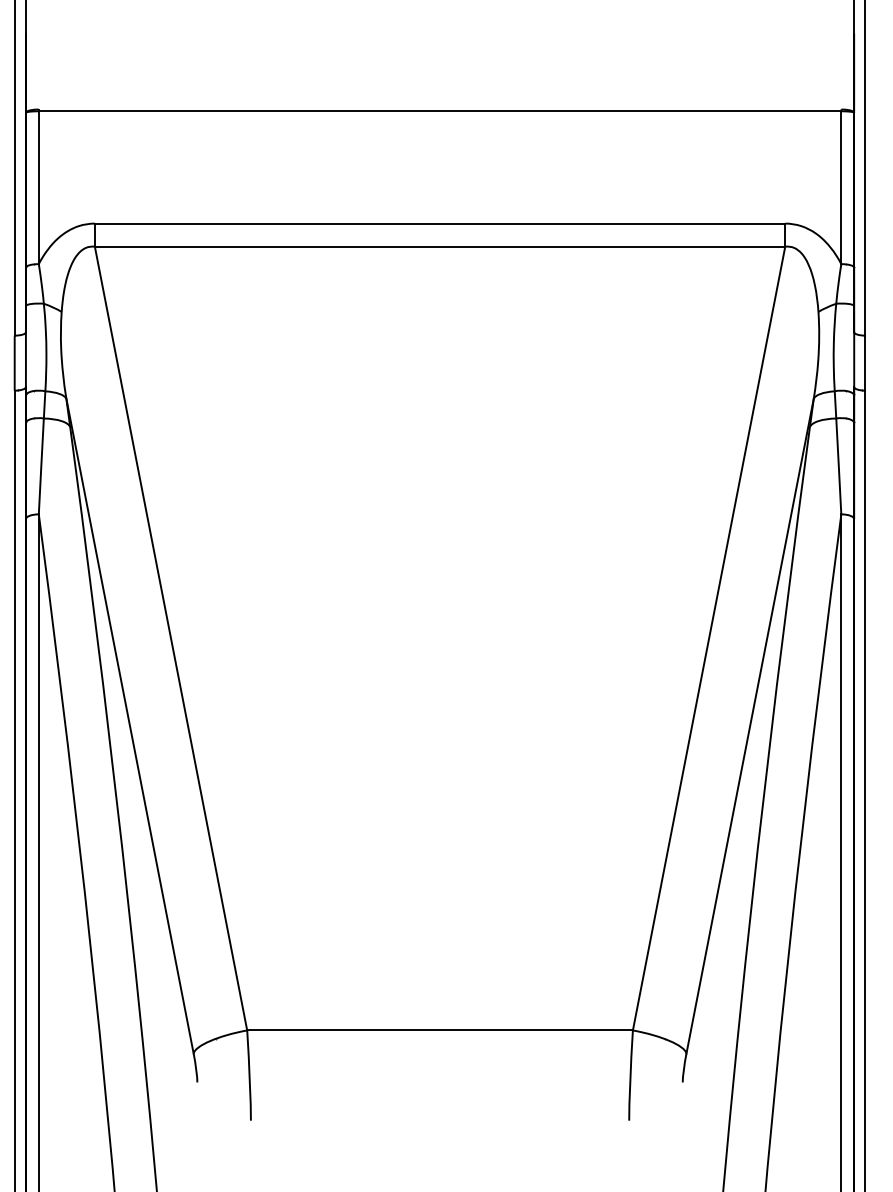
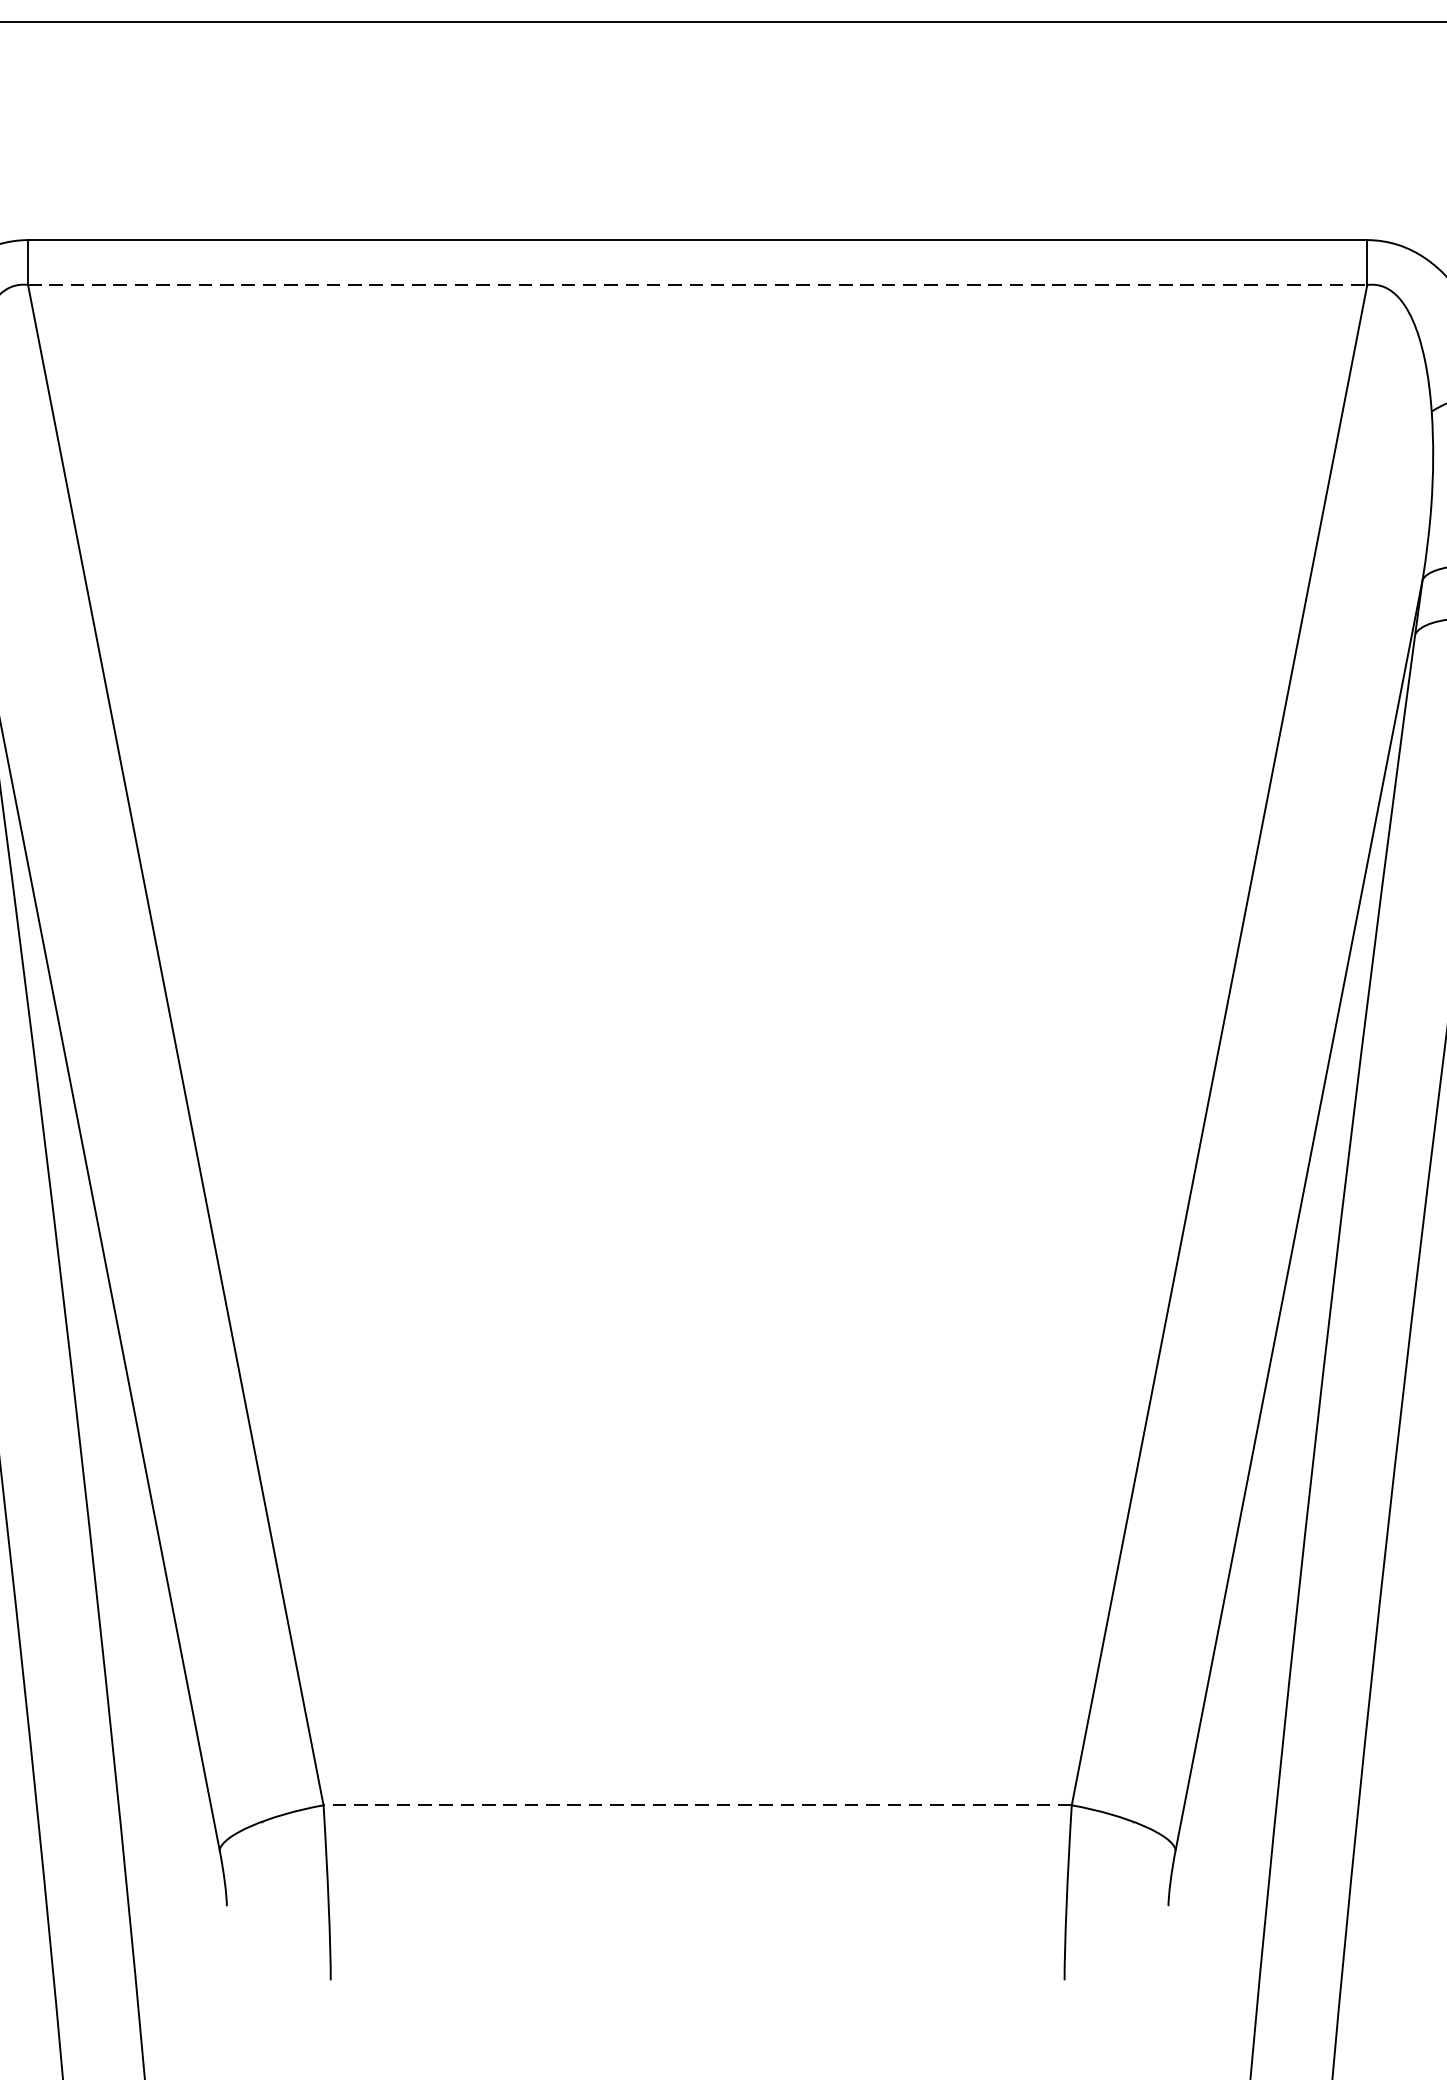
line: (440, 246) -> (698, 284), solid -> dashed
line: (440, 1030) -> (698, 1805), solid -> dashed

